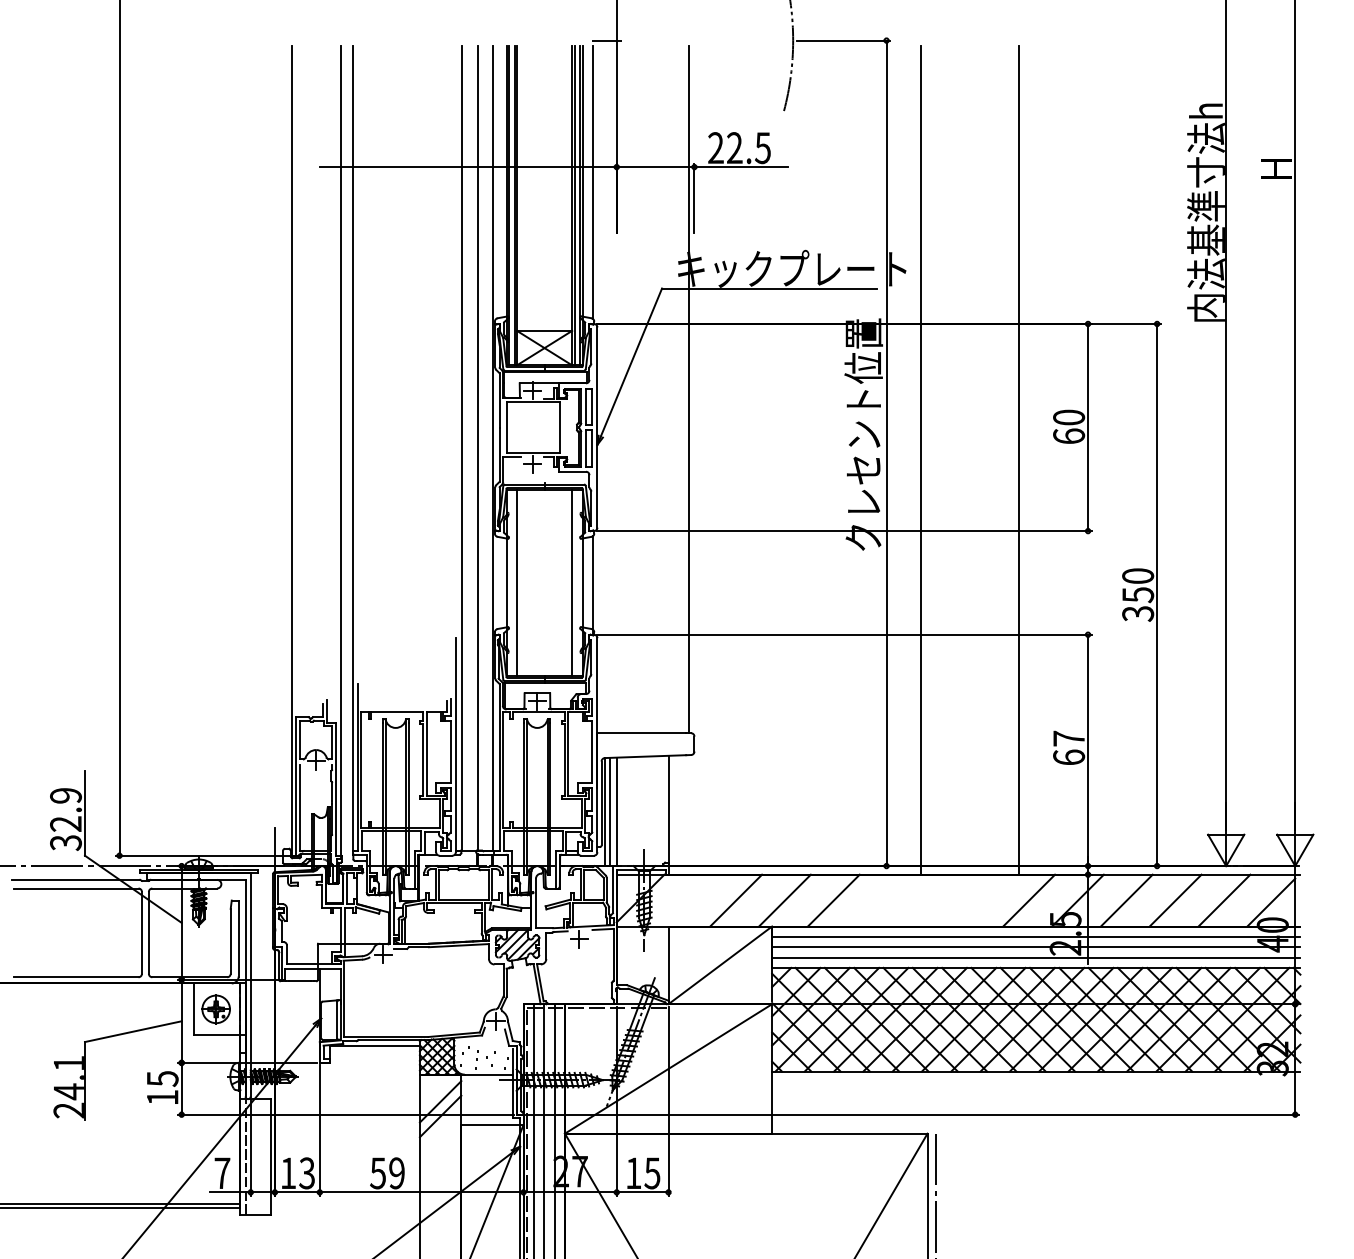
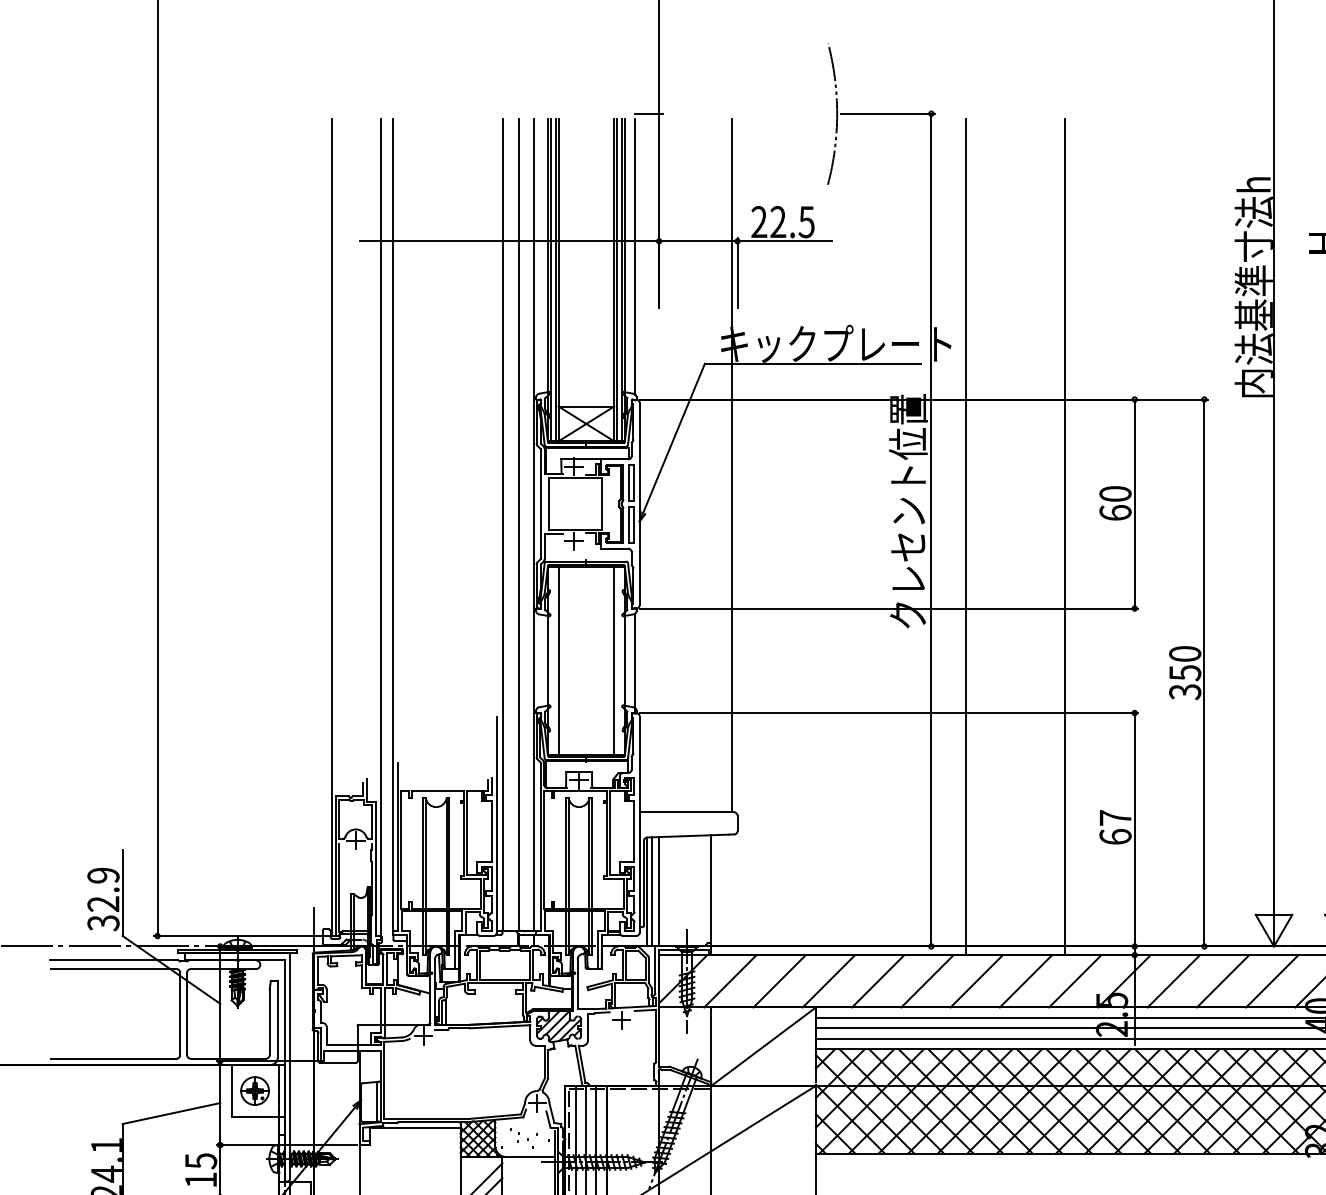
line: (687, 900) -> (730, 981), added
line: (882, 900) -> (927, 981), added
line: (931, 900) -> (976, 981), added
line: (980, 900) -> (1026, 981), added

